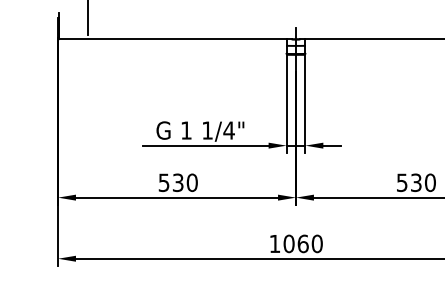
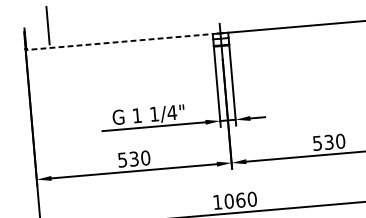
line: (175, 39) -> (121, 41), solid -> dashed

